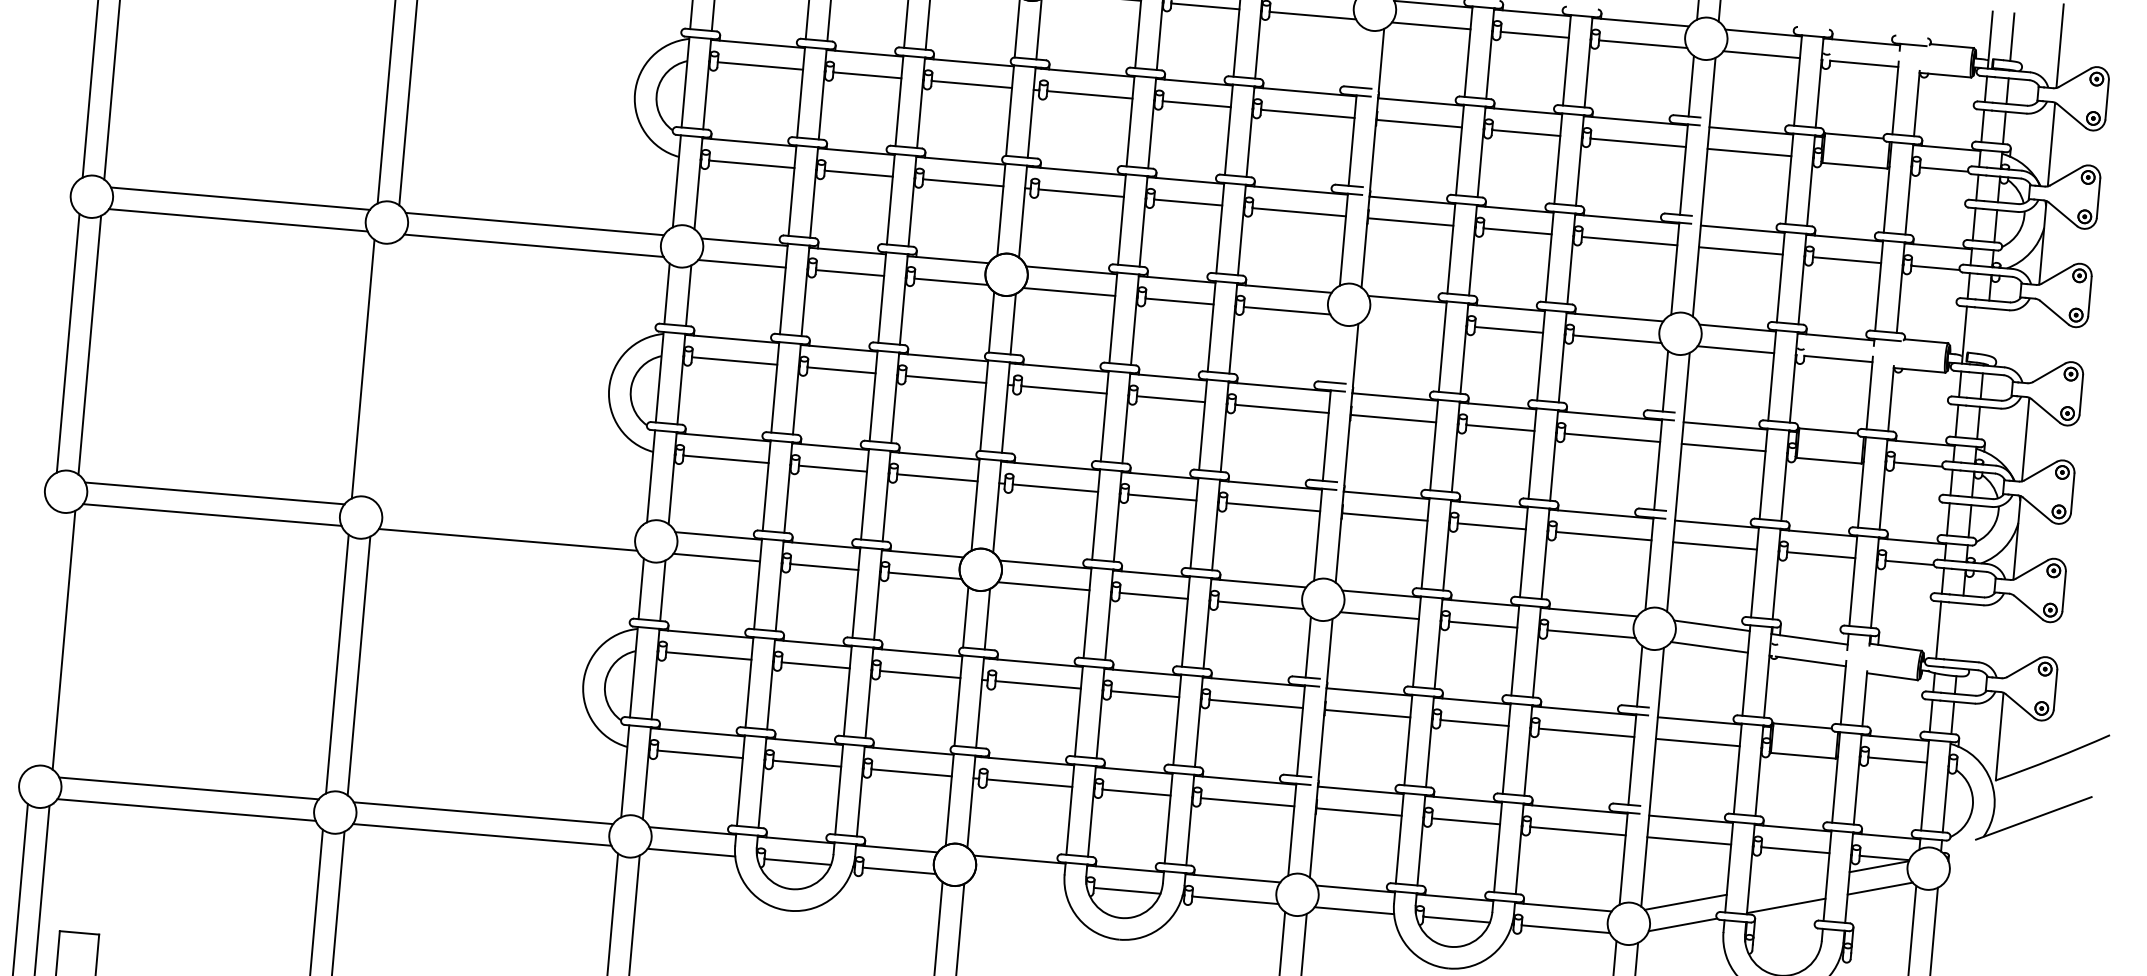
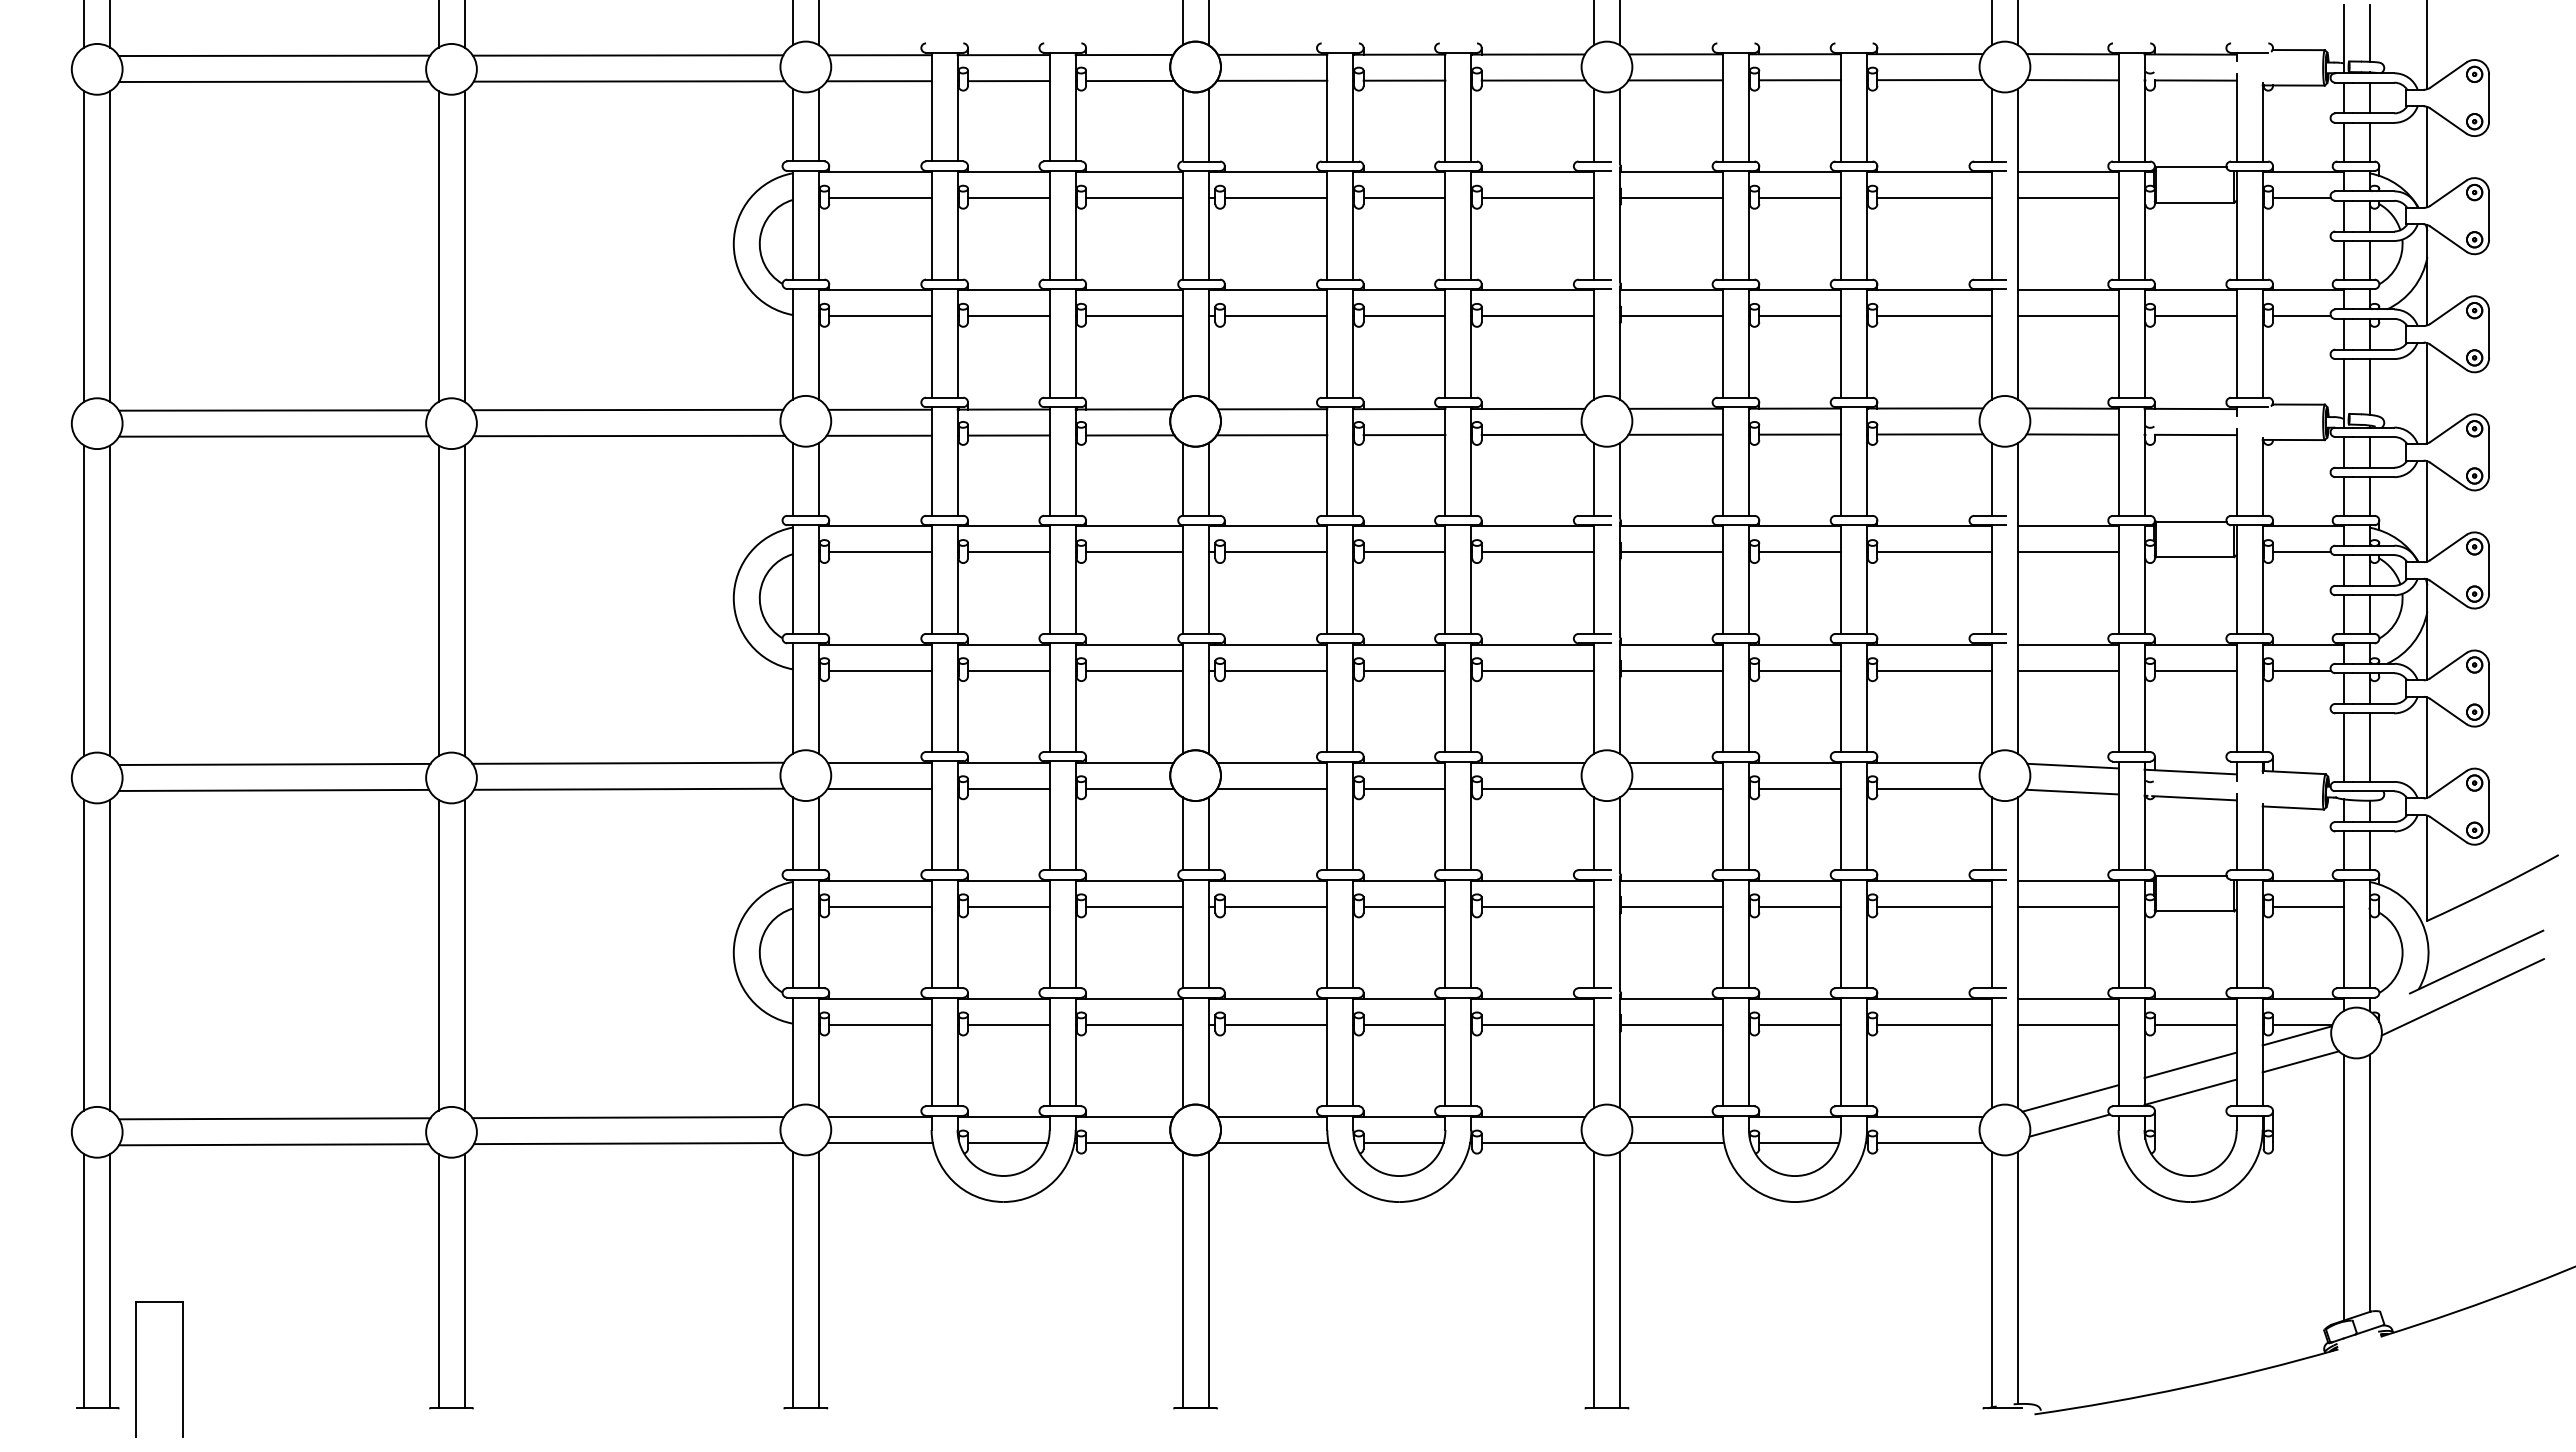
line: (1359, 56) -> (1593, 124), added
line: (1405, 320) -> (1675, 434), added
line: (1986, 331) -> (2369, 386), added
line: (2034, 341) -> (2427, 393), added
line: (1333, 352) -> (1593, 479), added
line: (384, 370) -> (464, 600), added
line: (508, 517) -> (627, 762), added
line: (1960, 631) -> (2369, 747), added
line: (2008, 636) -> (2427, 747), added
line: (42, 637) -> (84, 954), added
line: (2019, 846) -> (2462, 997), added
line: (1018, 880) -> (1272, 1142), added
line: (1788, 883) -> (2190, 1065), added

